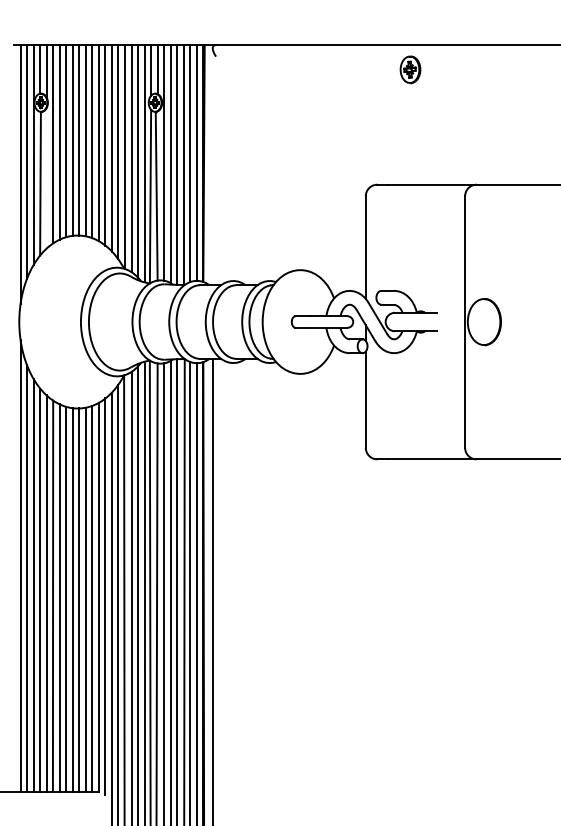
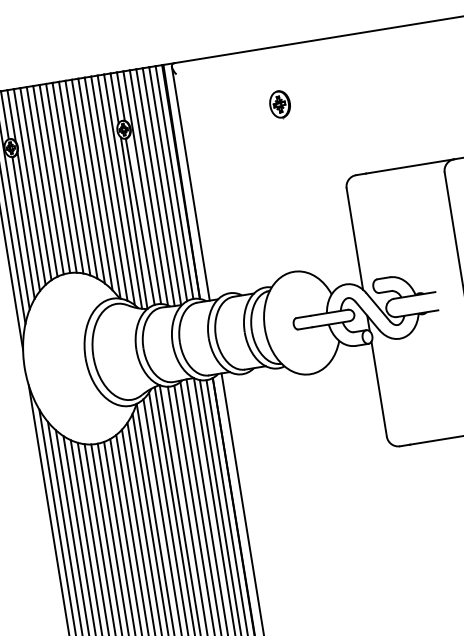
part: (410, 69) -> (280, 104), moved
line: (212, 166) -> (190, 183), added
line: (46, 178) -> (28, 221), added

